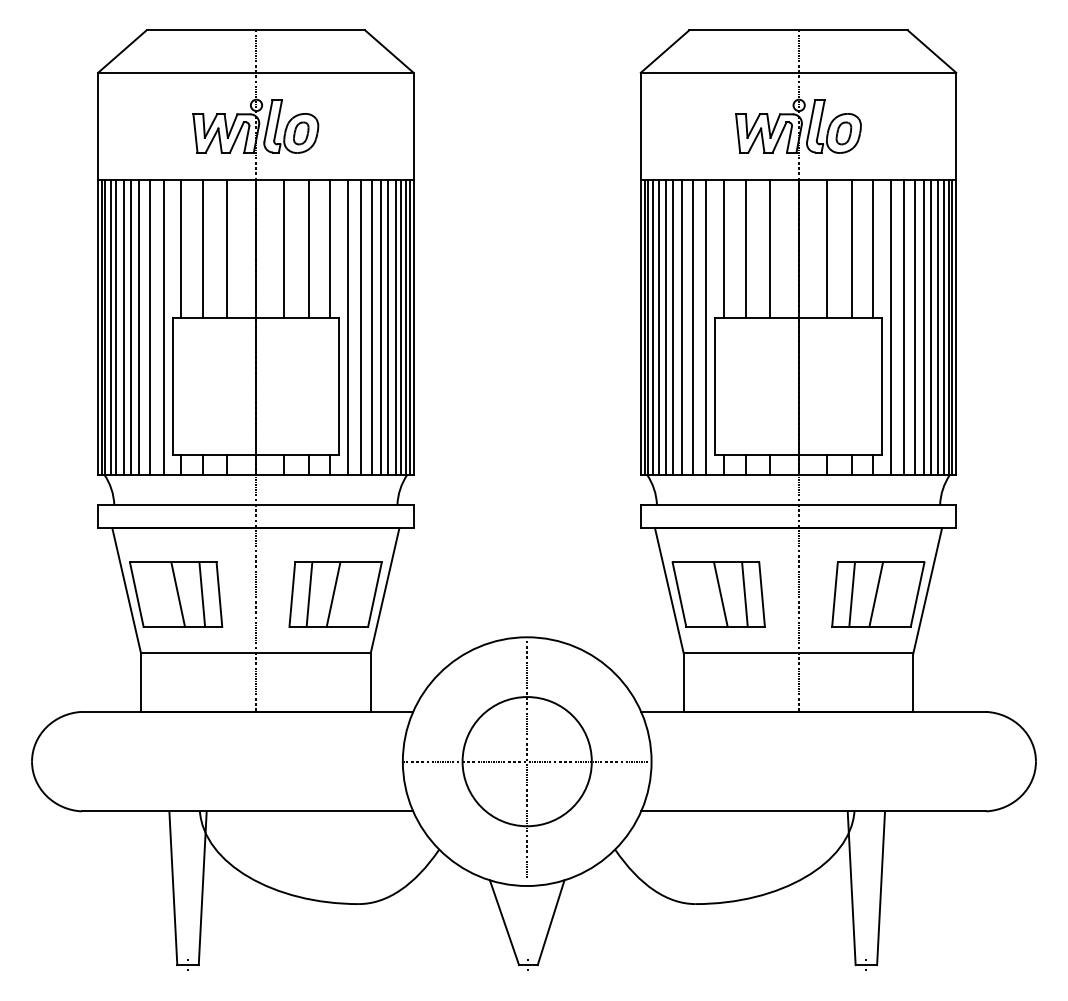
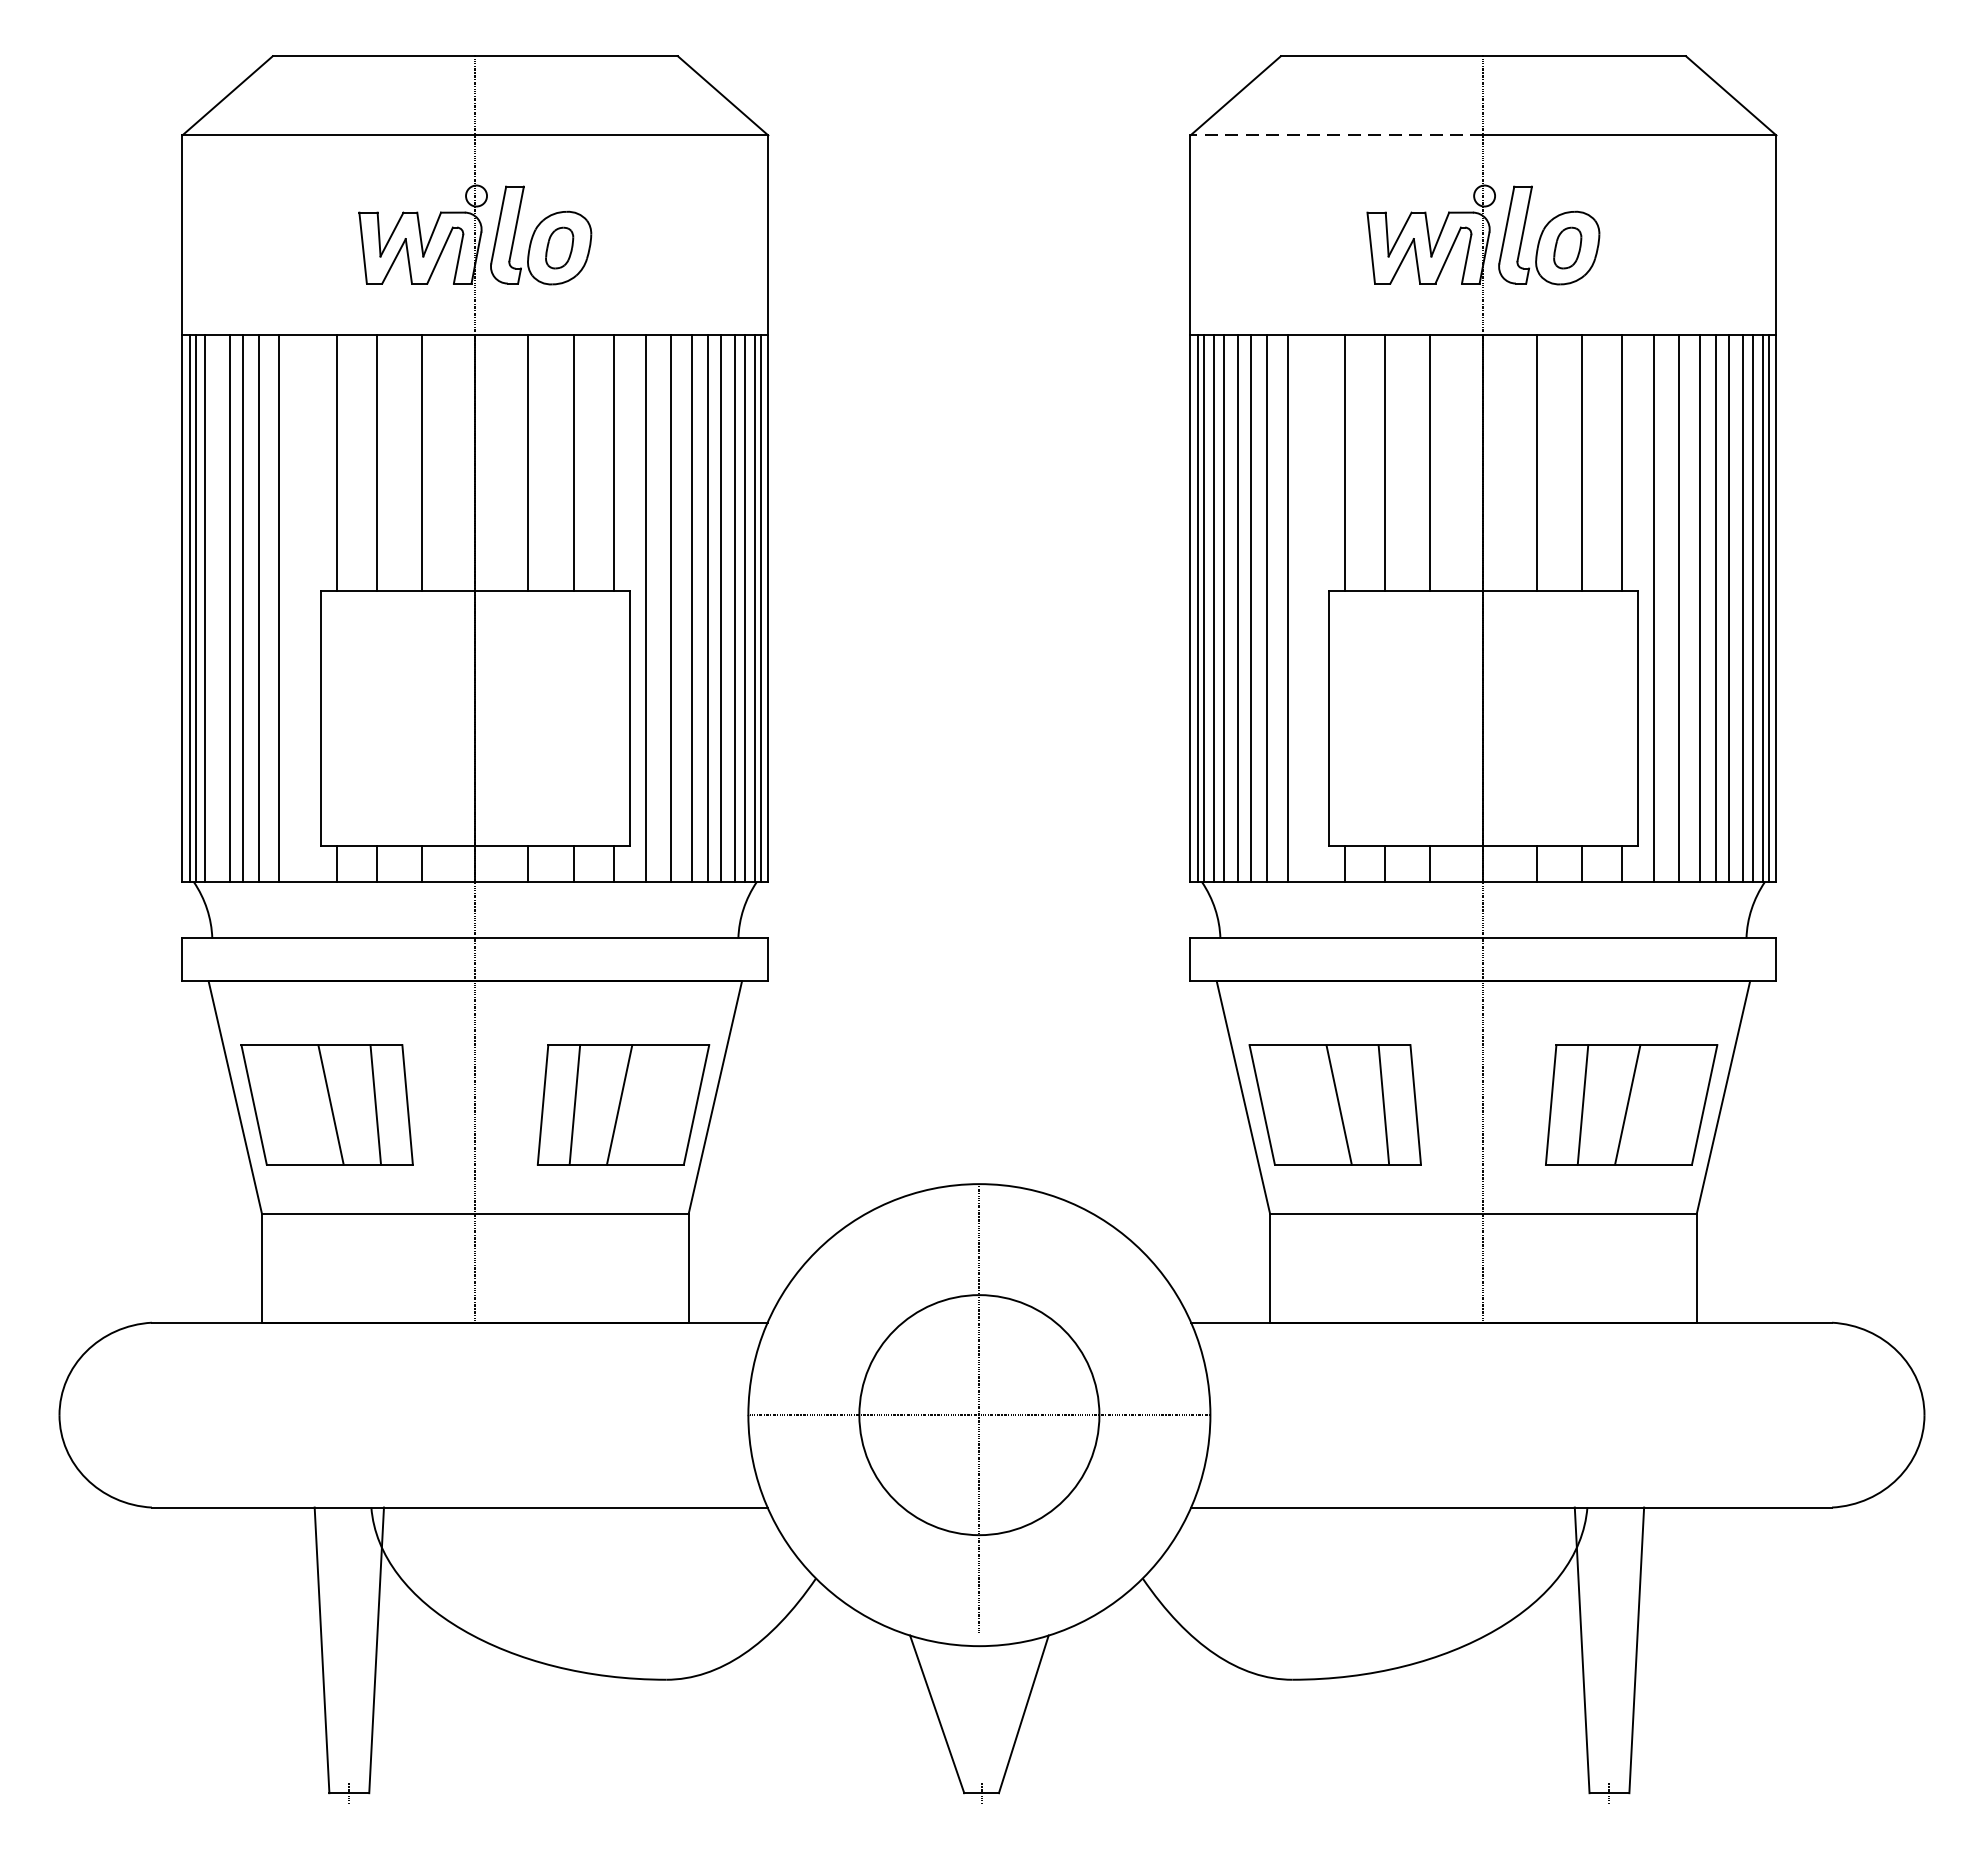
line: (719, 72) -> (1336, 134), solid -> dashed
line: (116, 327) -> (216, 608), removed
line: (163, 327) -> (303, 608), removed
line: (706, 327) -> (1312, 608), removed

